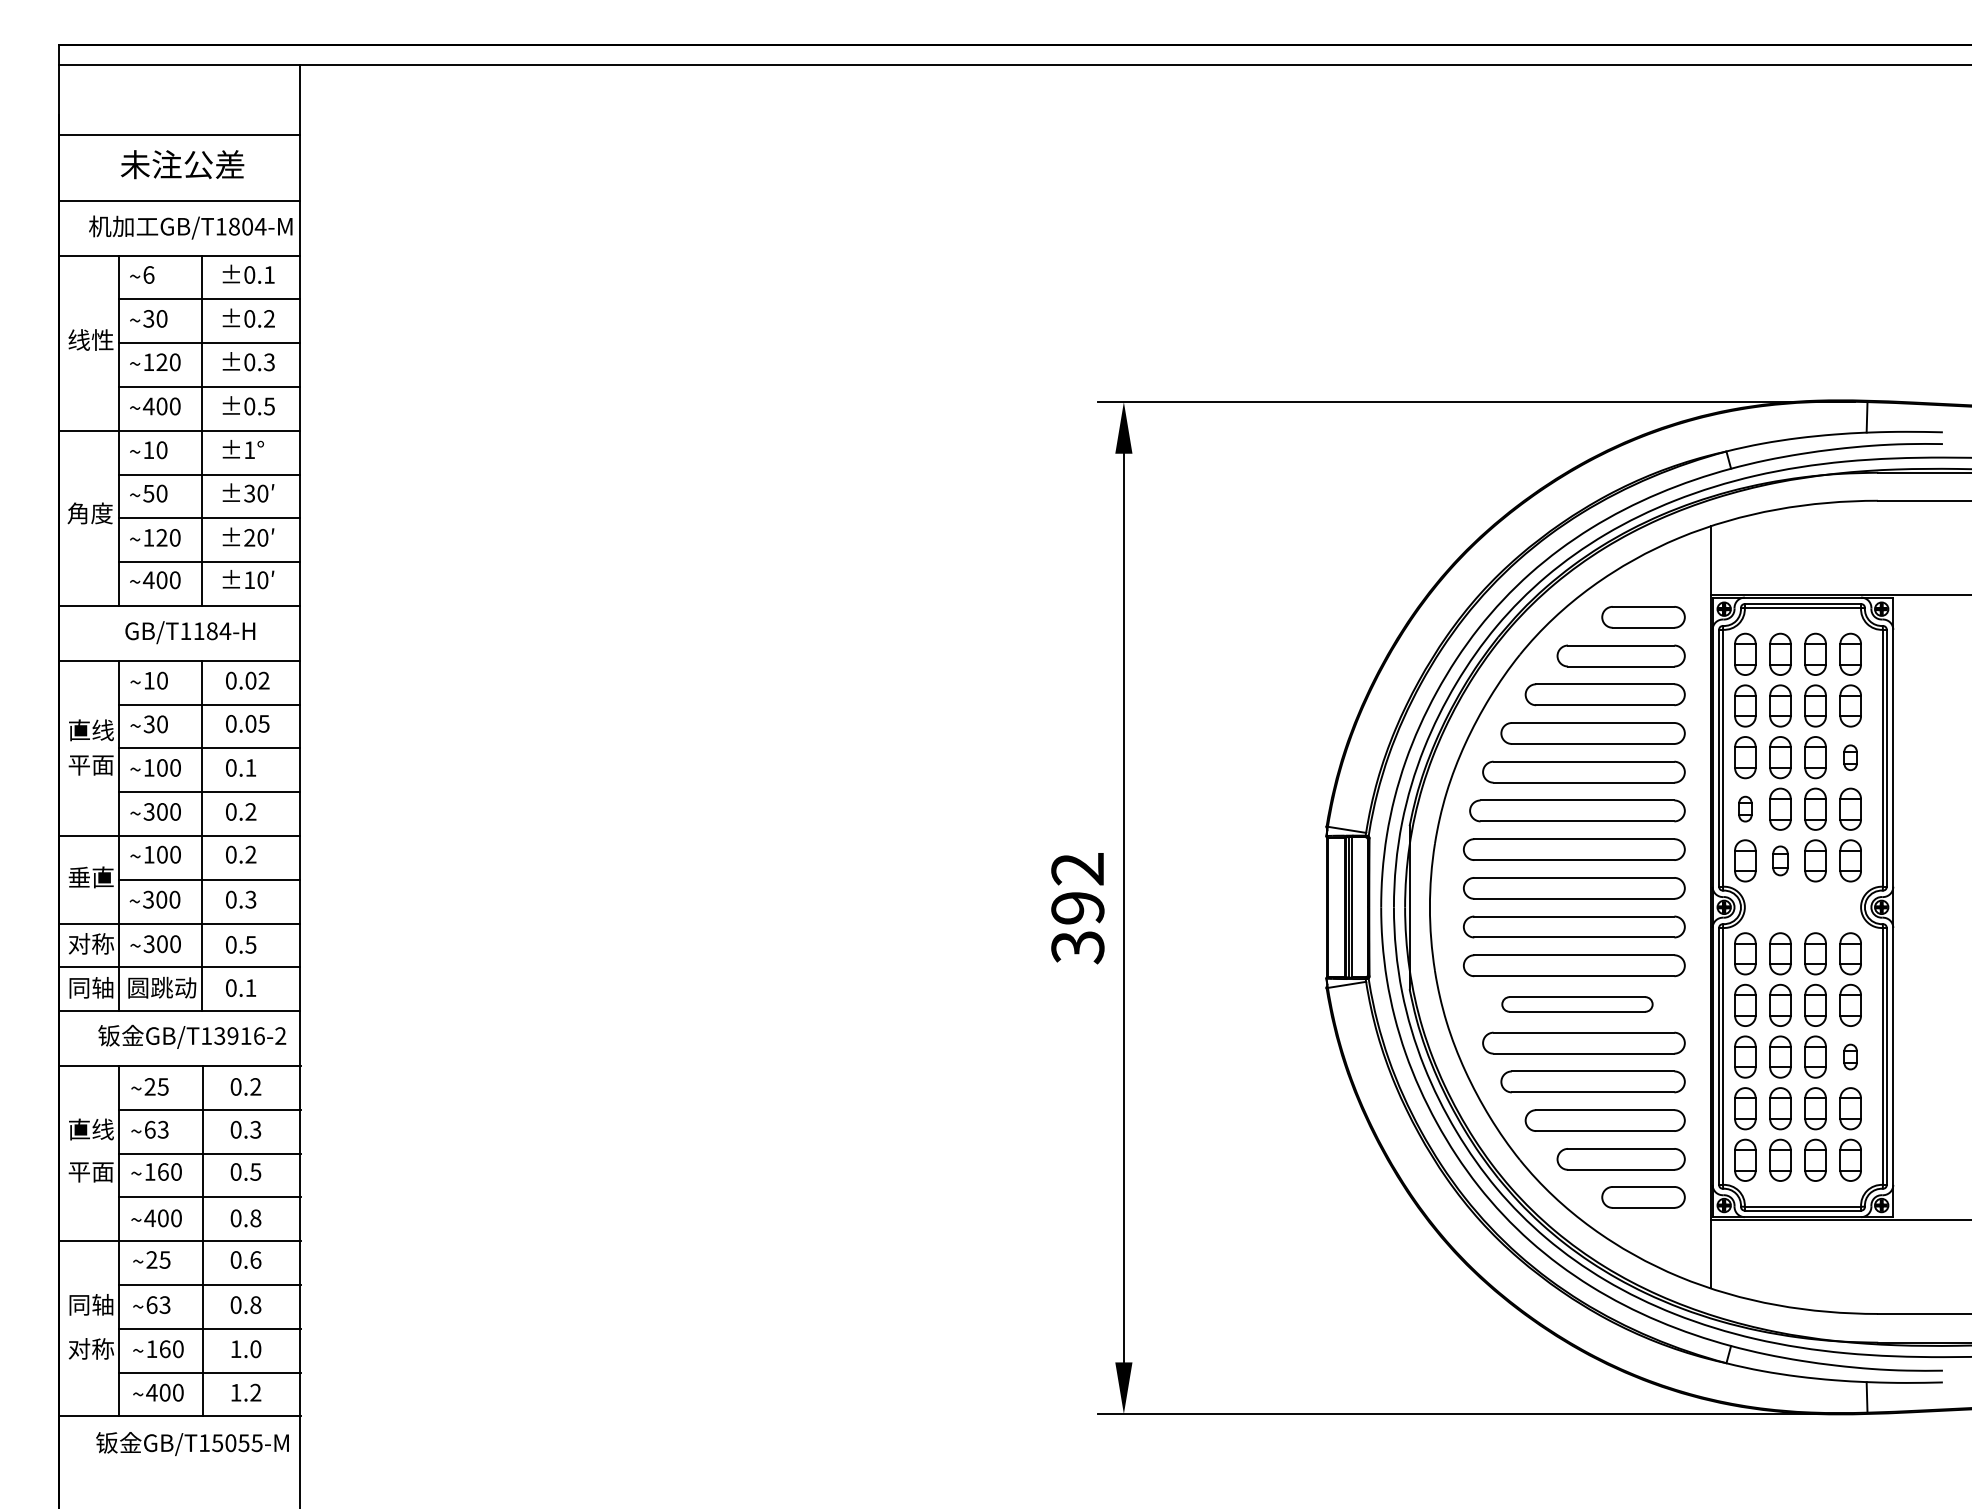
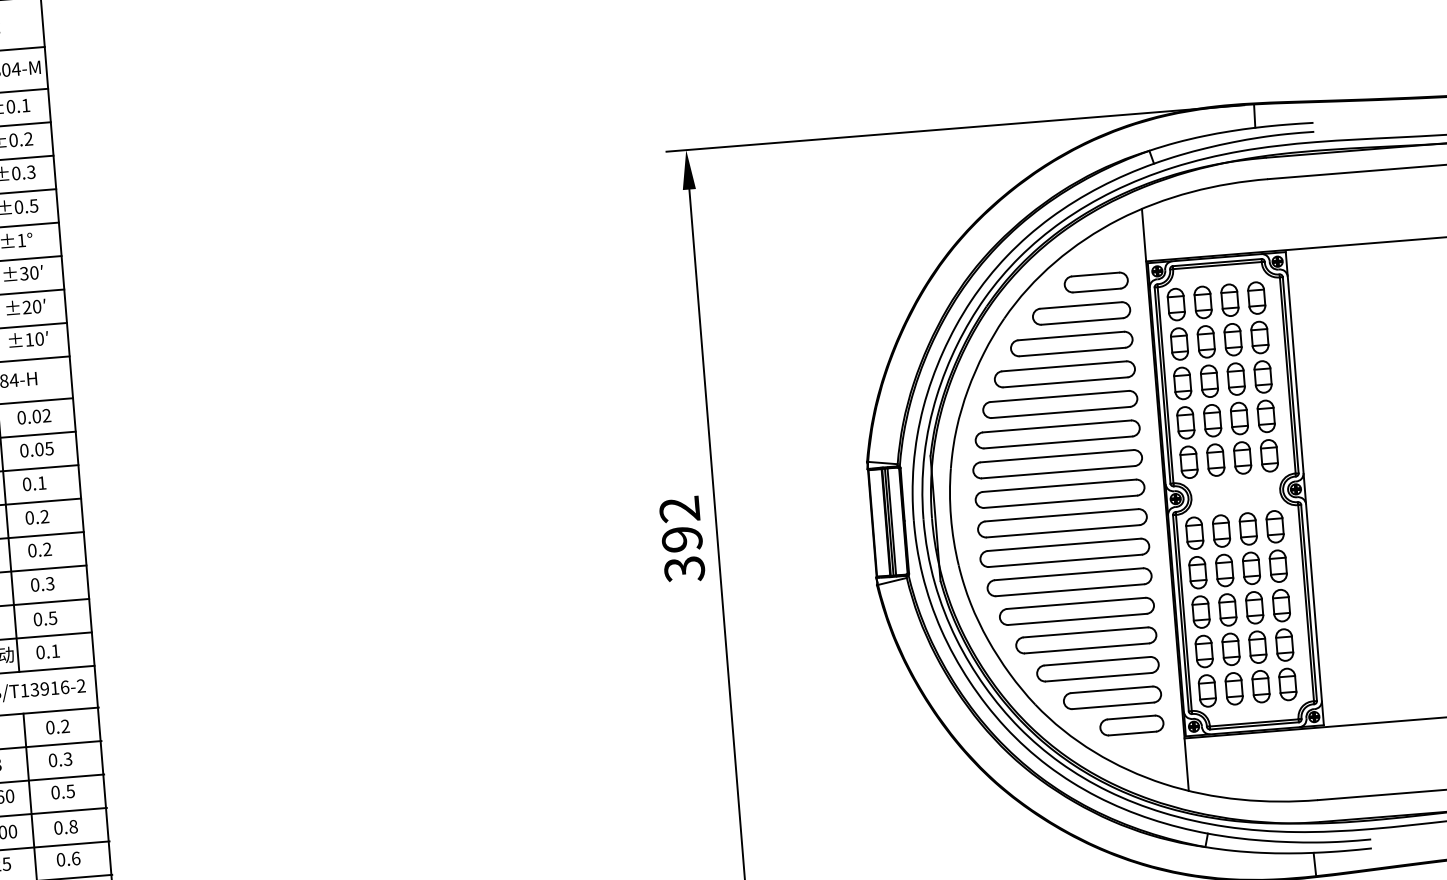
part: (1850, 757) -> (1262, 376), size x1.67
part: (1745, 808) -> (1185, 422), size x1.67
part: (1780, 860) -> (1215, 459), size x1.43
part: (1577, 1004) -> (1069, 582), size x1.43
part: (1850, 1056) -> (1281, 605), size x1.67

